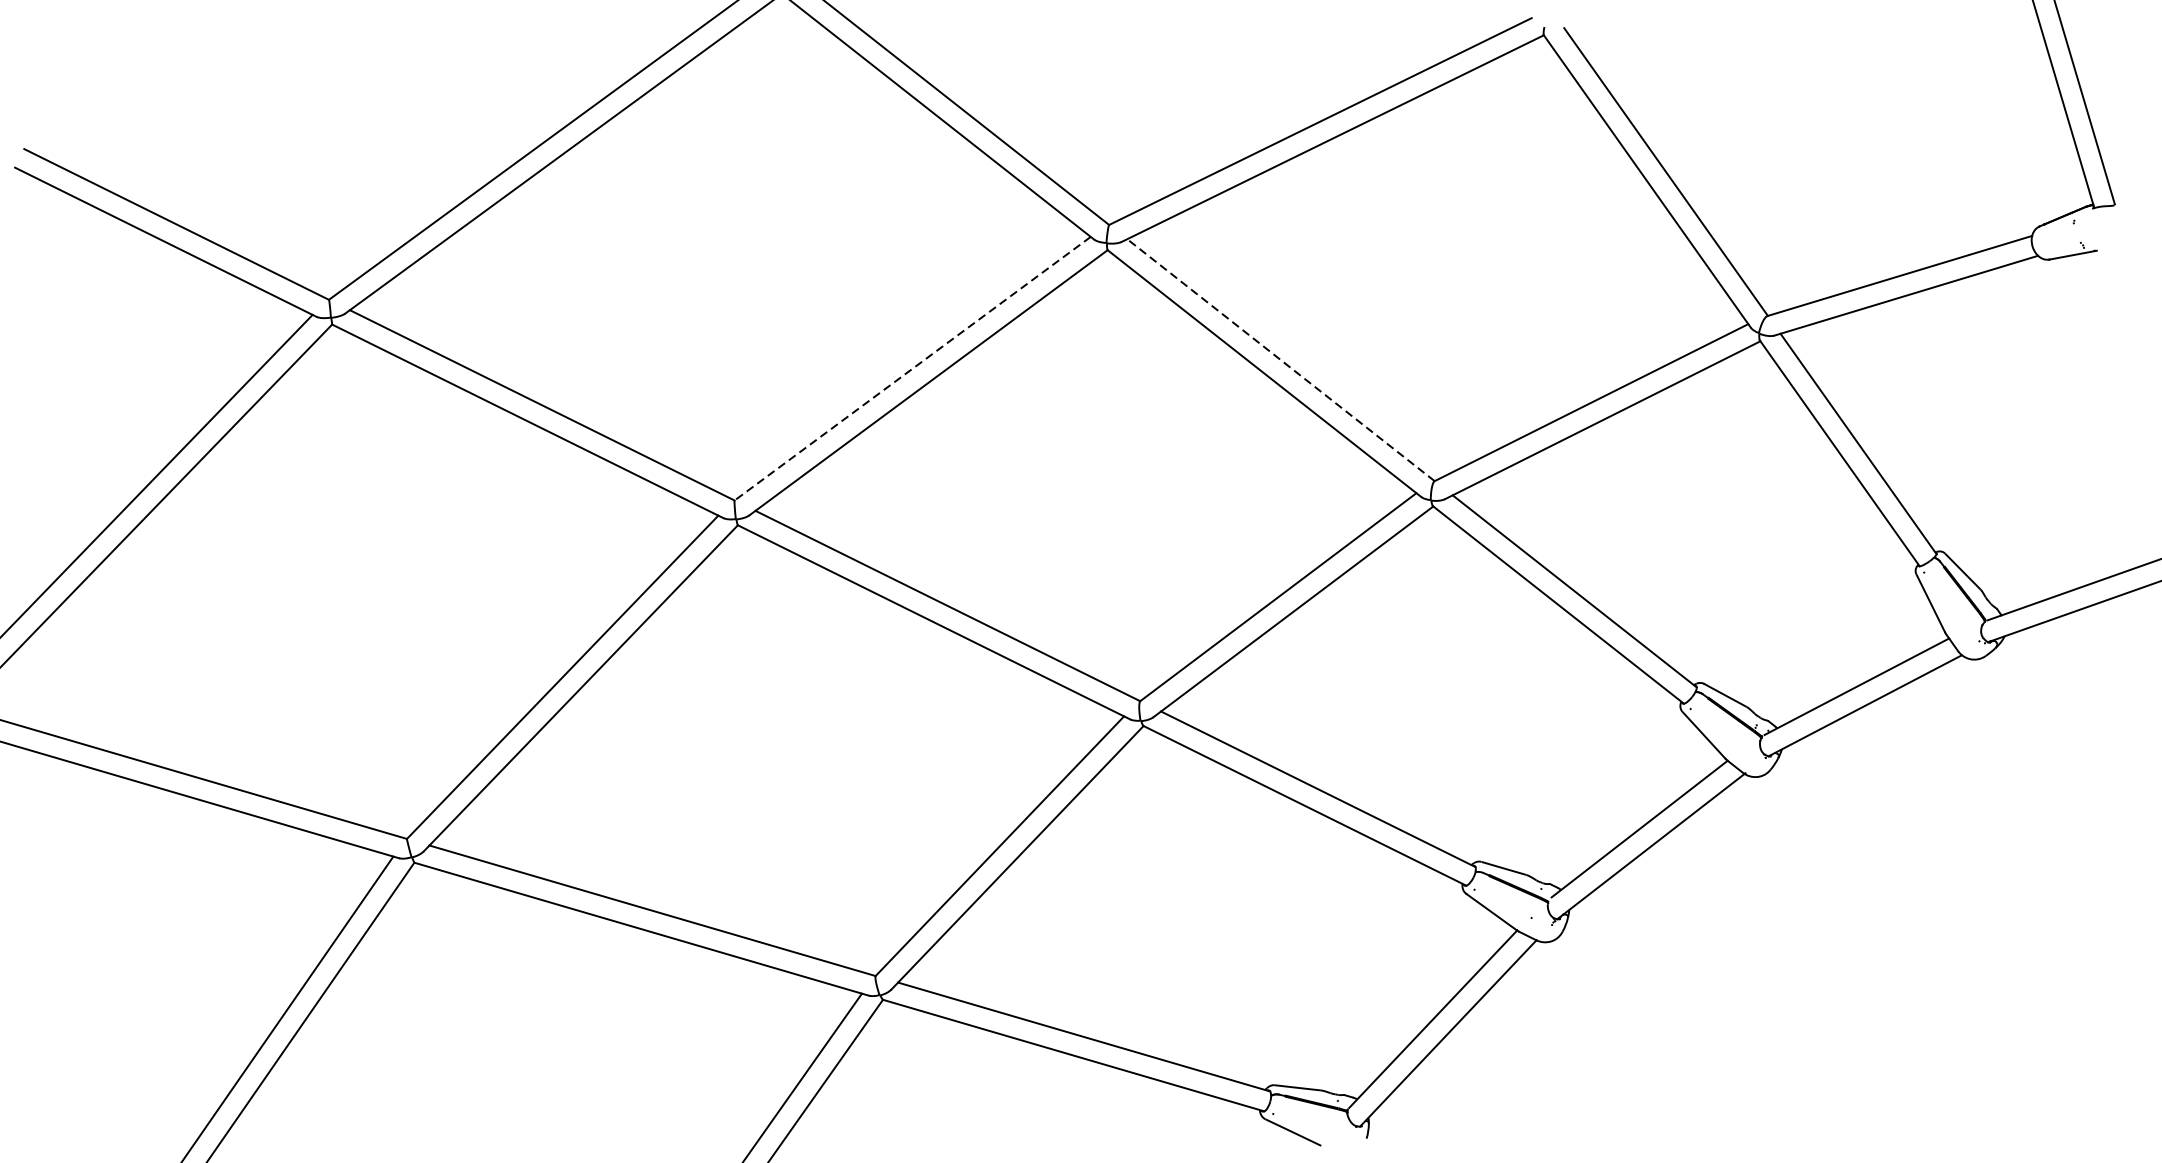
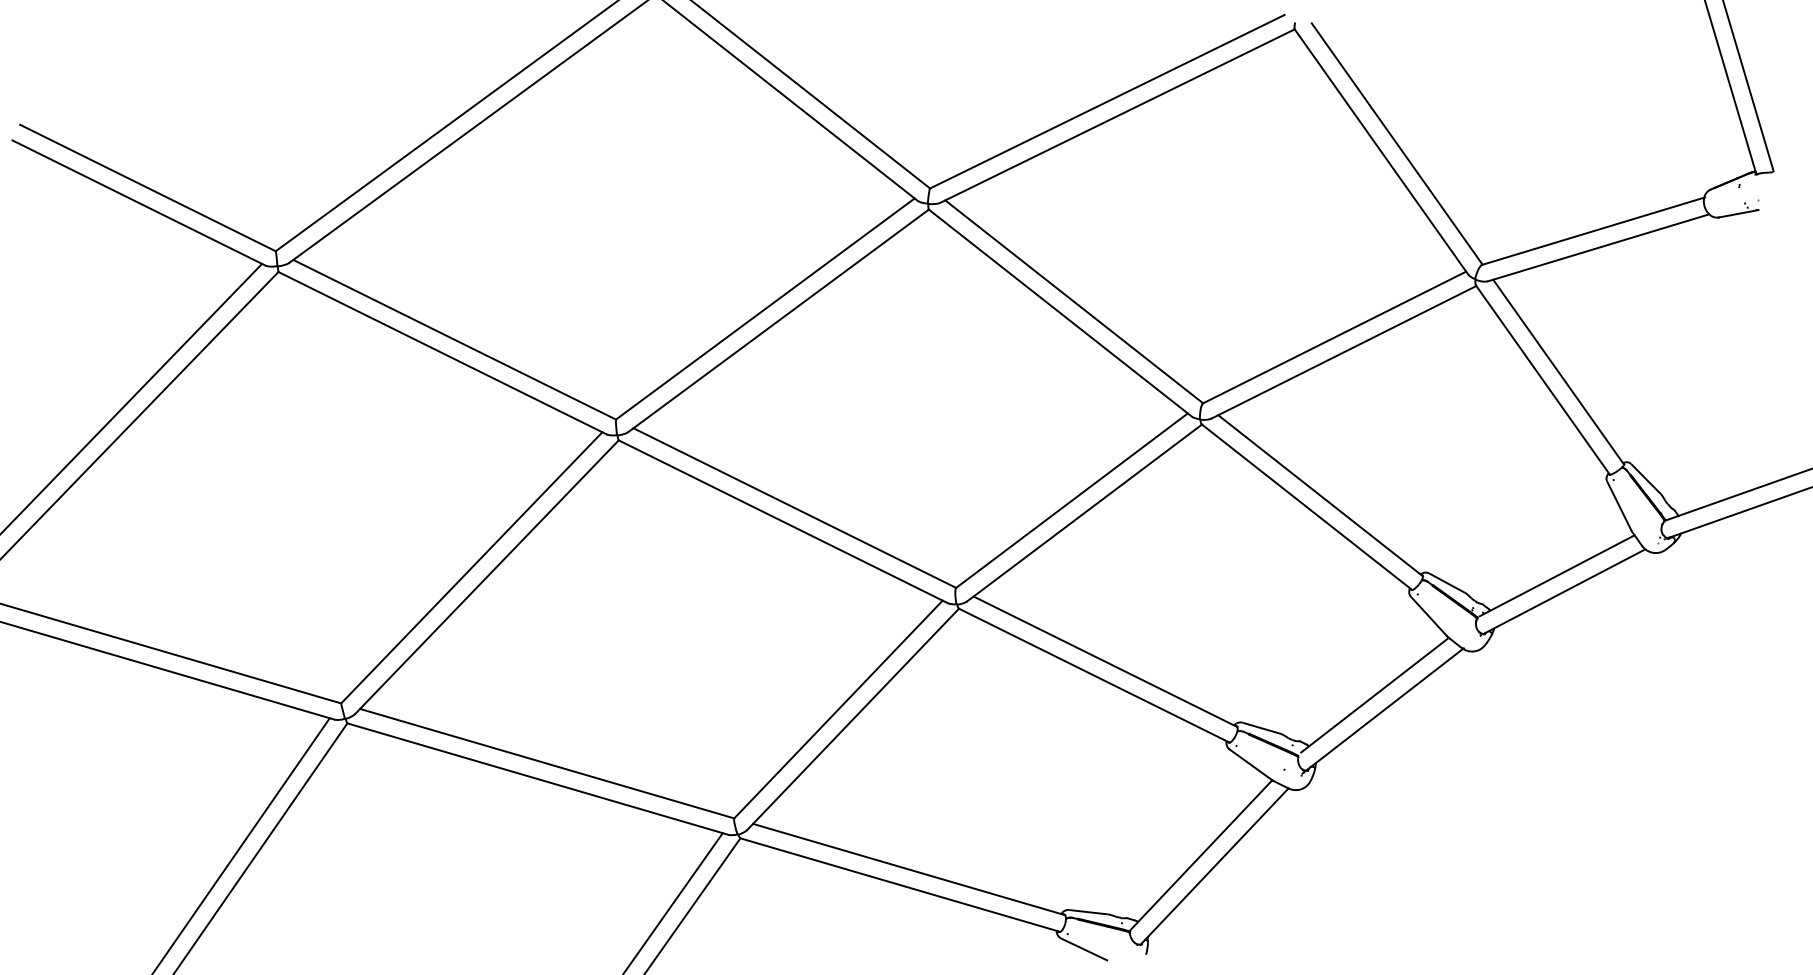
line: (1280, 359) -> (1073, 301), dashed -> solid
line: (912, 369) -> (765, 309), dashed -> solid

